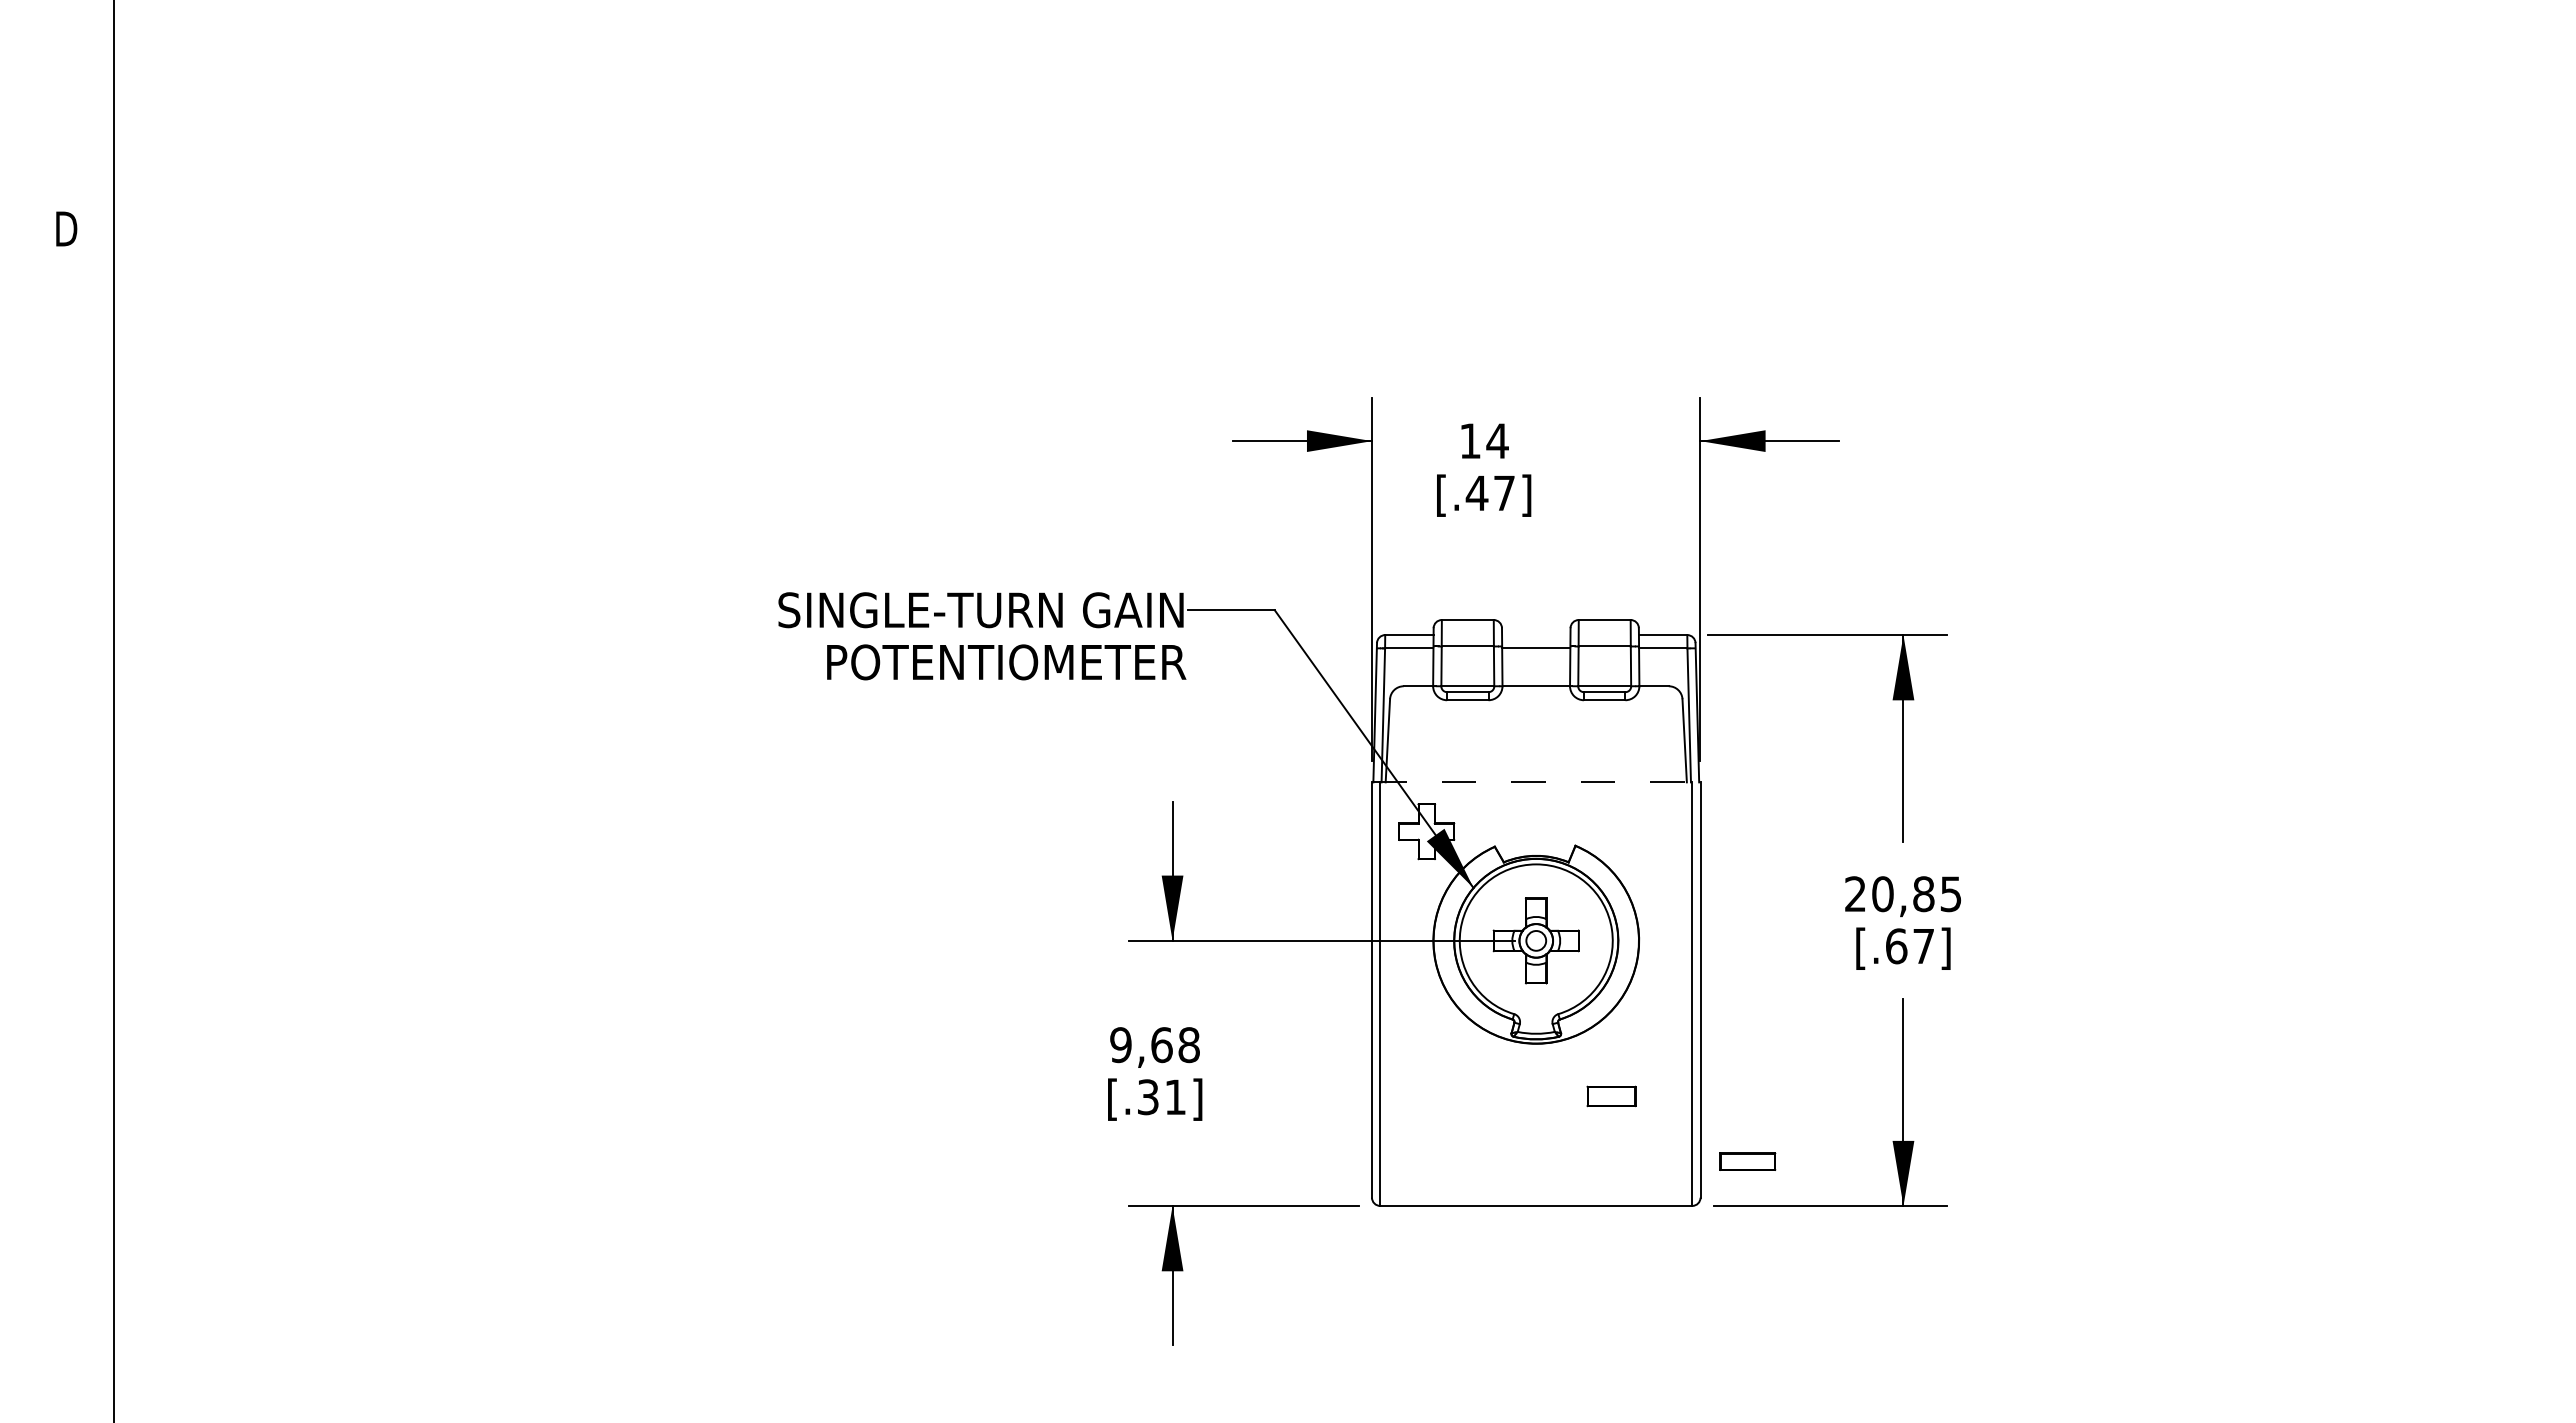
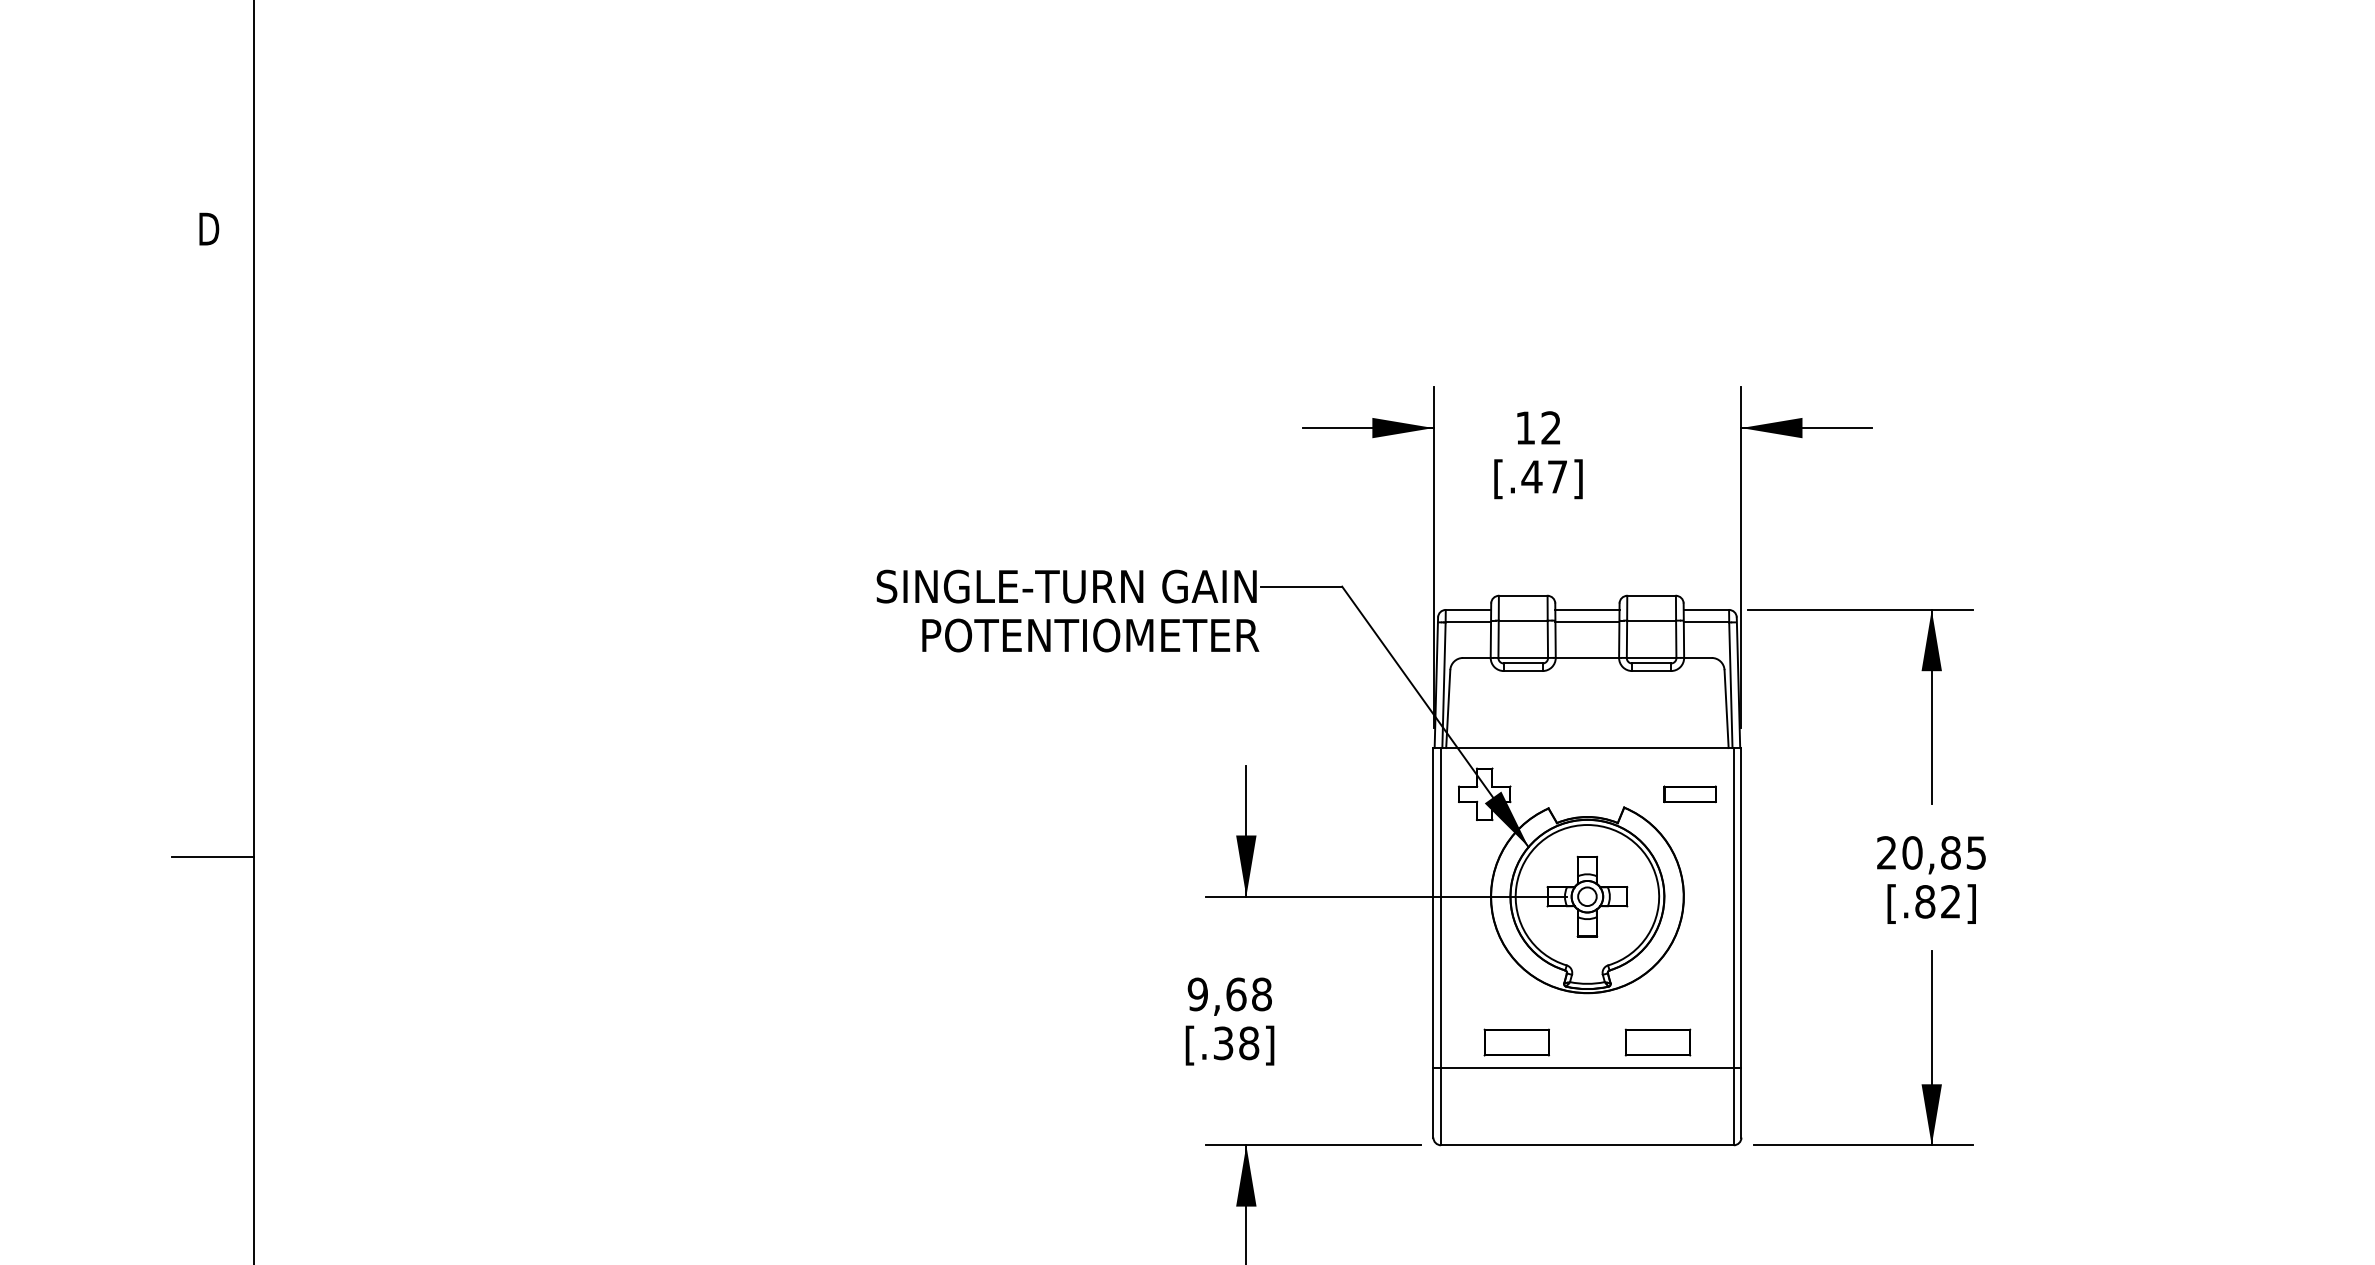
text: (1497, 440) -> (1551, 427), 14 -> 12
line: (1536, 635) -> (1587, 610), added
line: (1536, 782) -> (1587, 748), dashed -> solid
line: (70, 898) -> (212, 856), added
text: (1909, 946) -> (1937, 901), [.67] -> [.82]
part: (1460, 1096) -> (1516, 1042), added
part: (1611, 1096) -> (1657, 1042), size x1.43
text: (1175, 1097) -> (1249, 1043), [.31] -> [.38]
line: (1536, 1123) -> (1587, 1067), added
part: (1747, 1161) -> (1689, 794), moved

